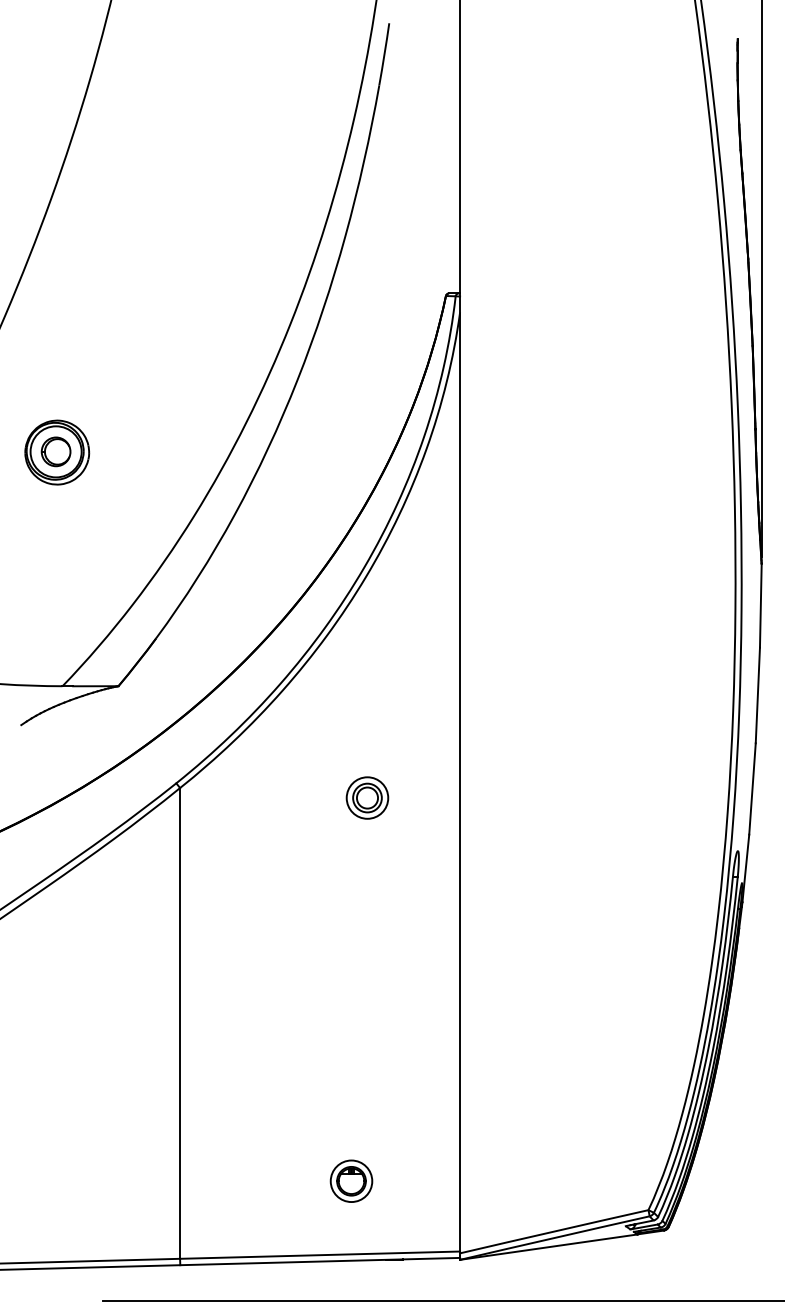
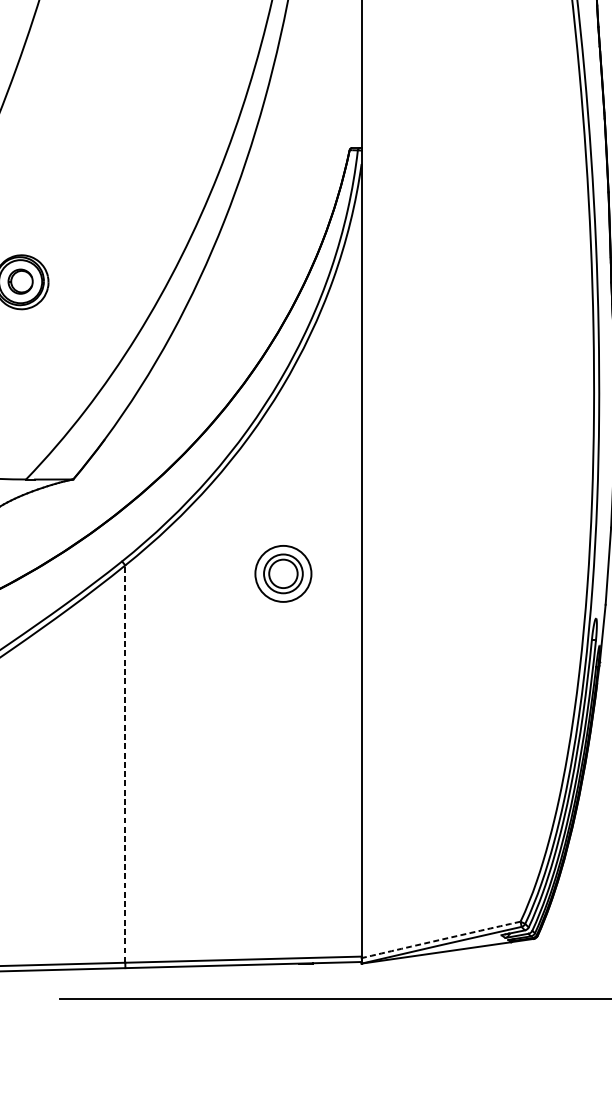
part: (367, 797) -> (283, 573), size x1.6
line: (180, 1022) -> (125, 763), solid -> dashed
part: (351, 1180) -> (269, 896), removed
arc: (554, 1231) -> (441, 939), solid -> dashed

